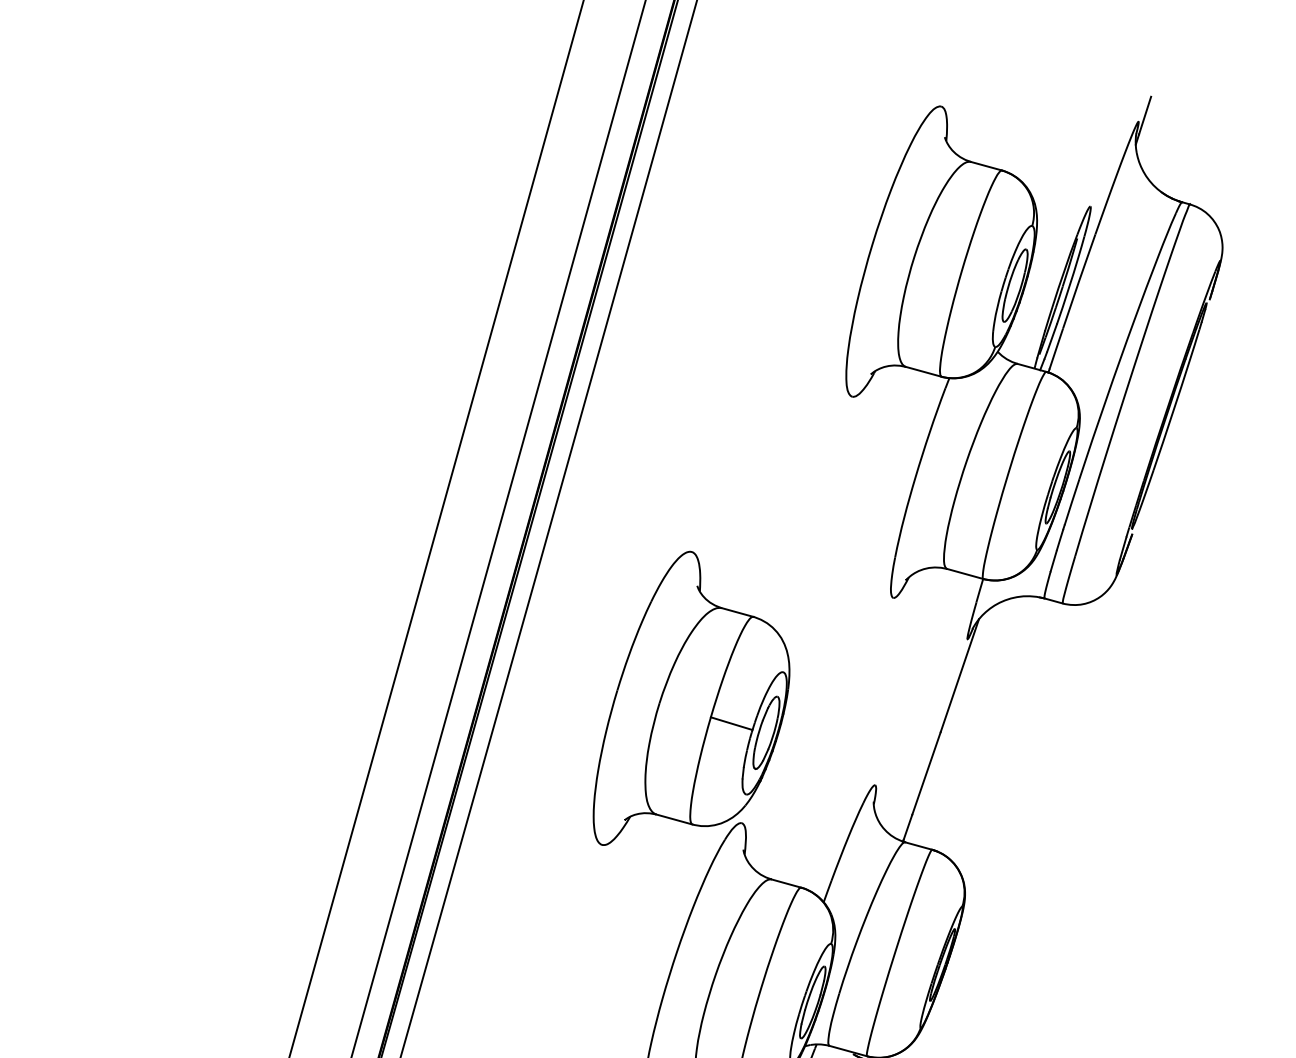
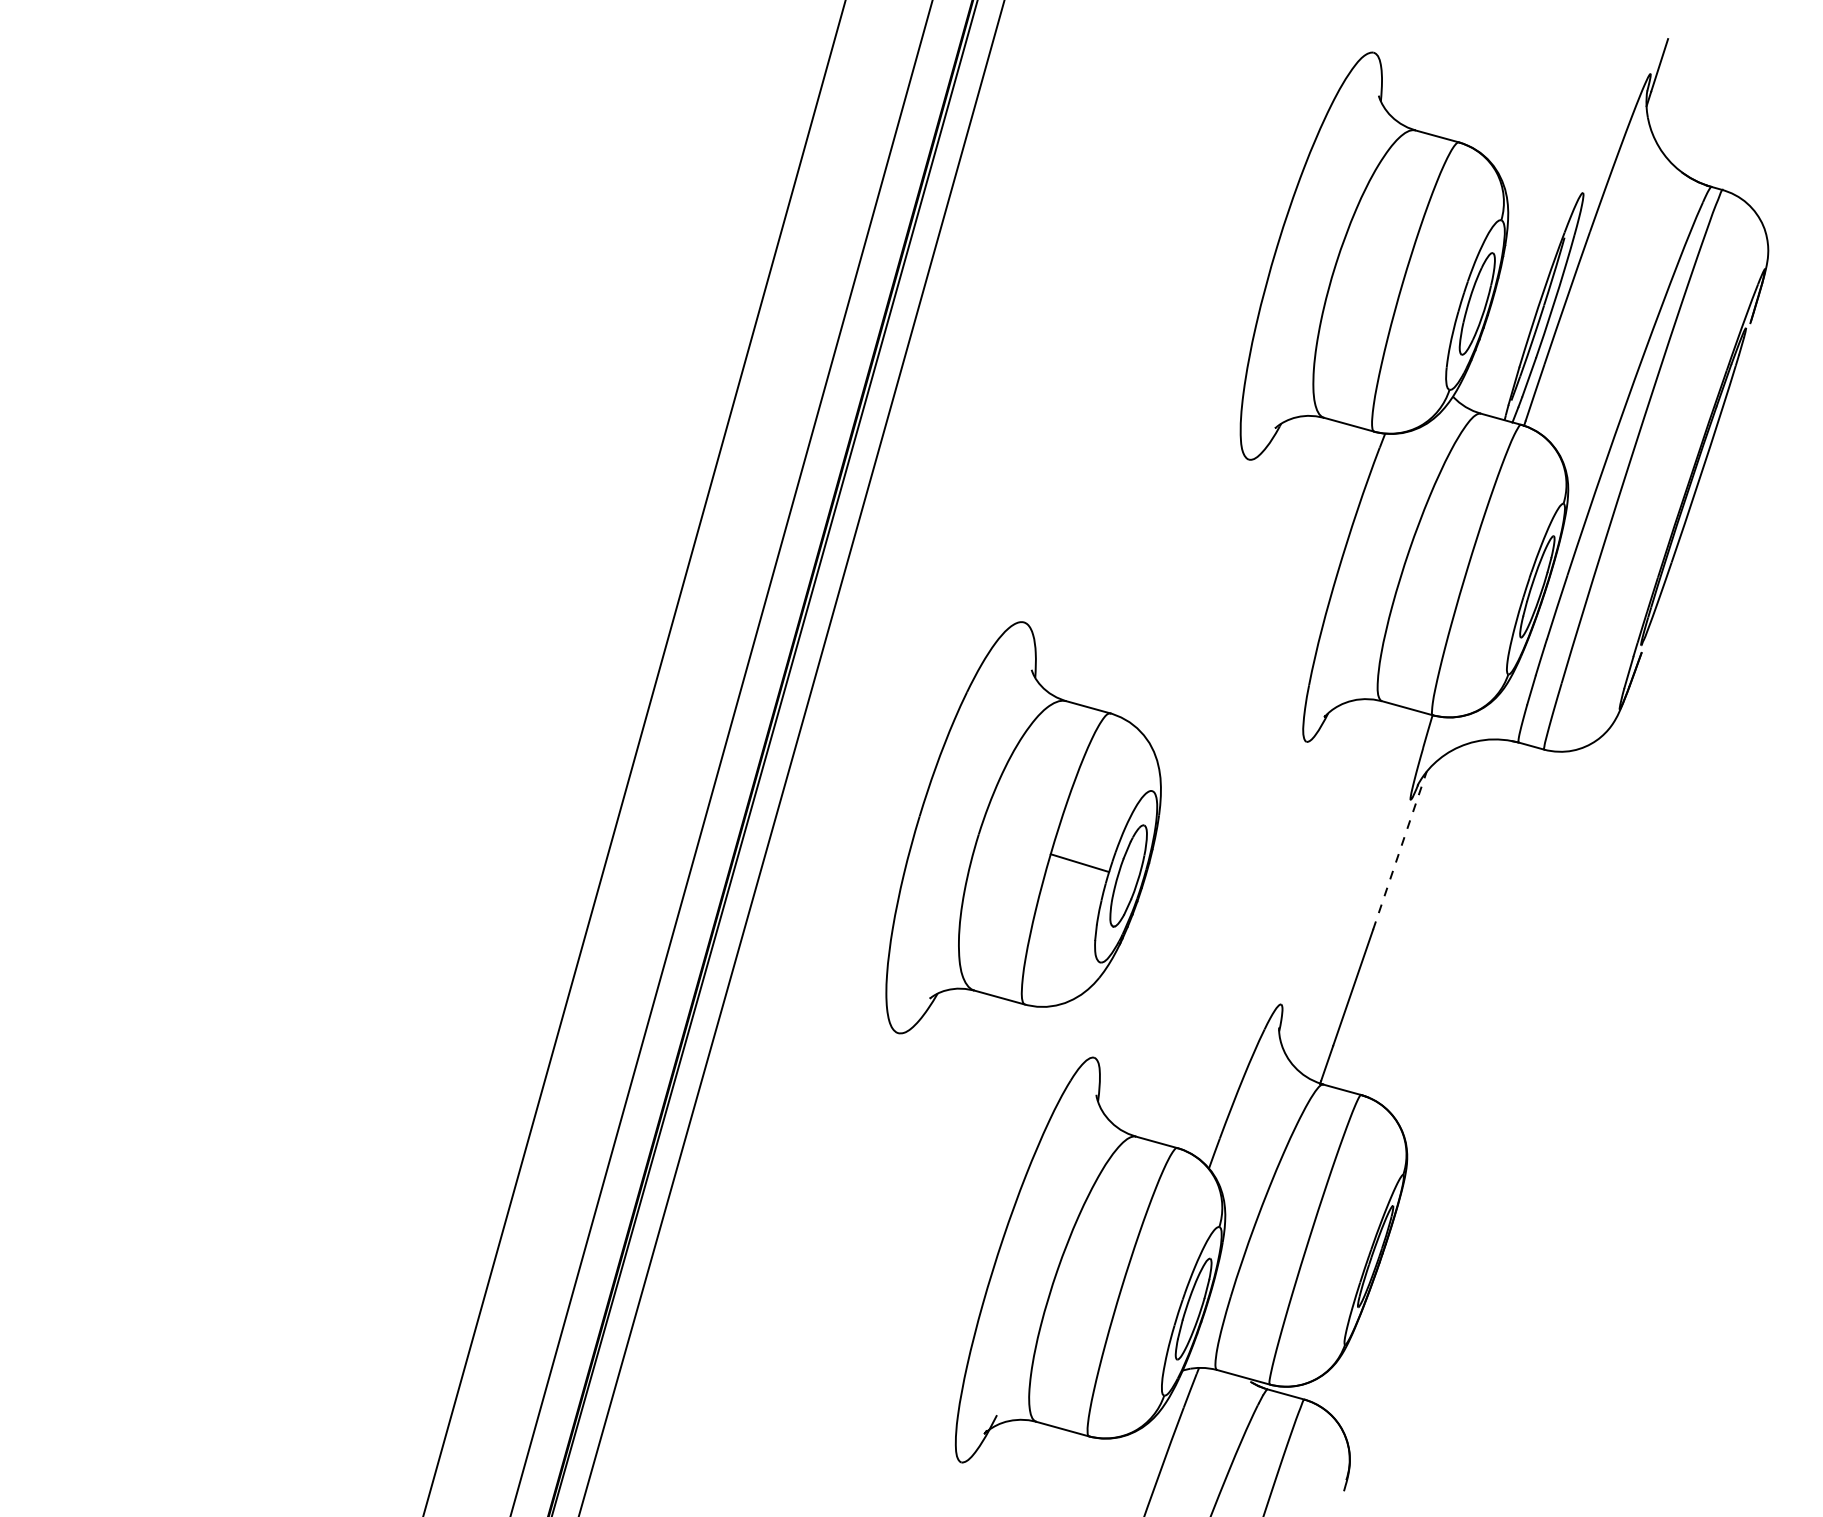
line: (959, 675) -> (1399, 850), solid -> dashed
part: (691, 698) -> (1023, 827), moved

